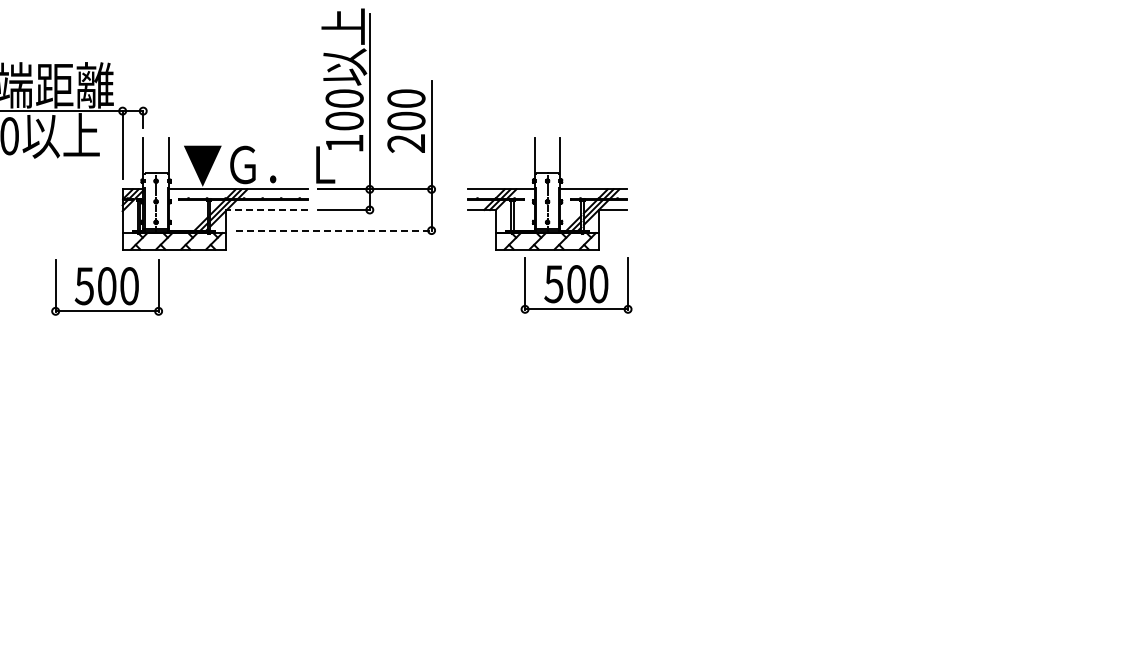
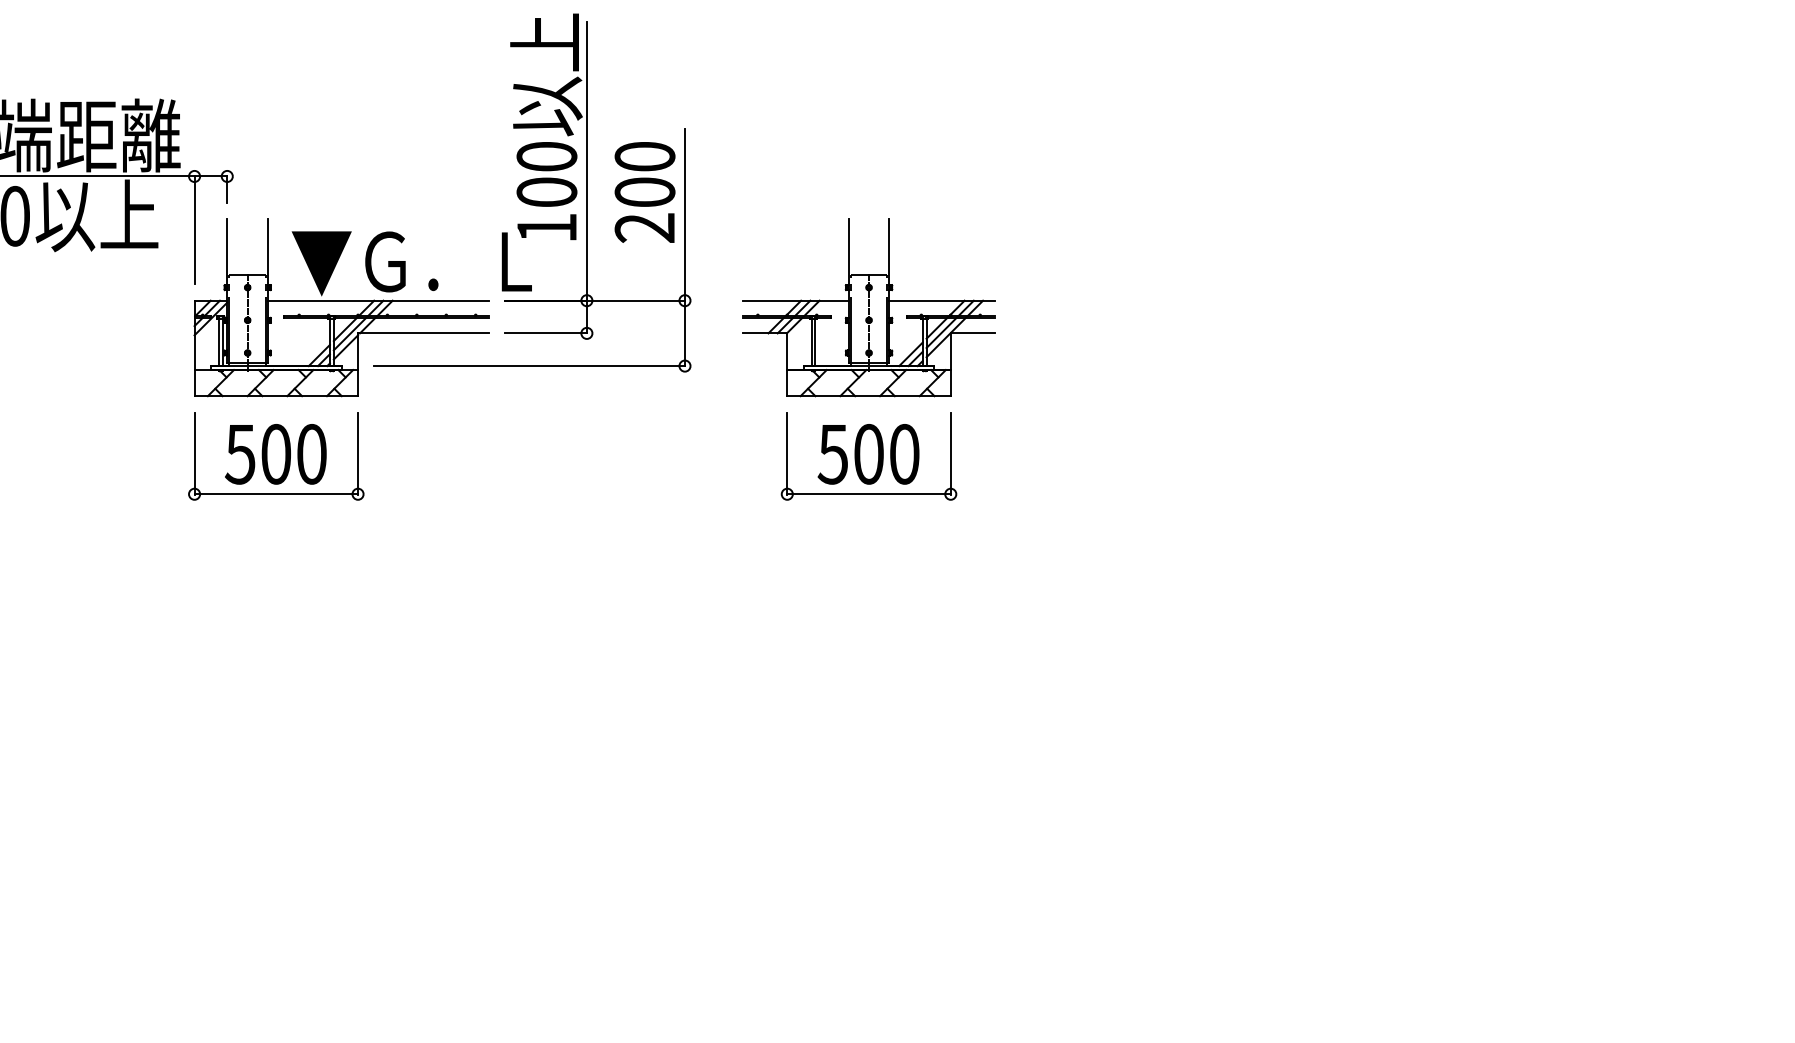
line: (266, 210) -> (422, 334), dashed -> solid
line: (333, 230) -> (529, 365), dashed -> solid
part: (576, 285) -> (868, 456), moved
part: (106, 287) -> (275, 456), moved

